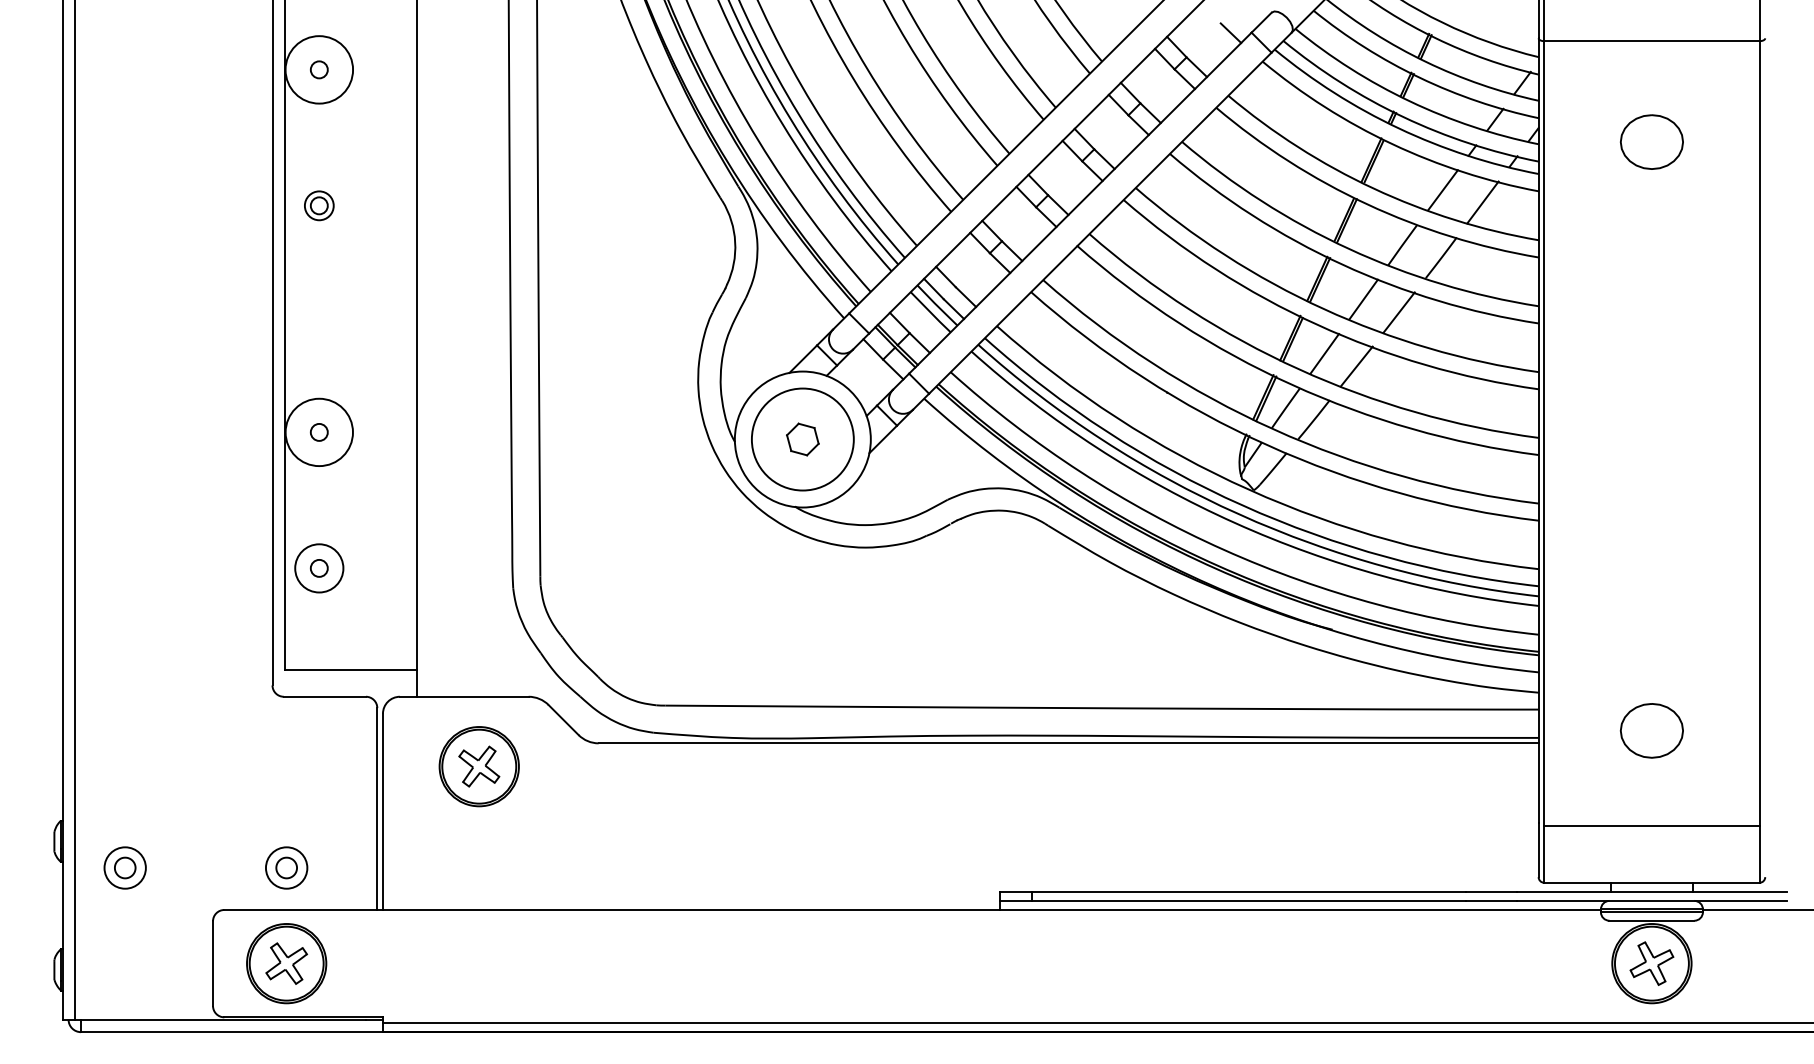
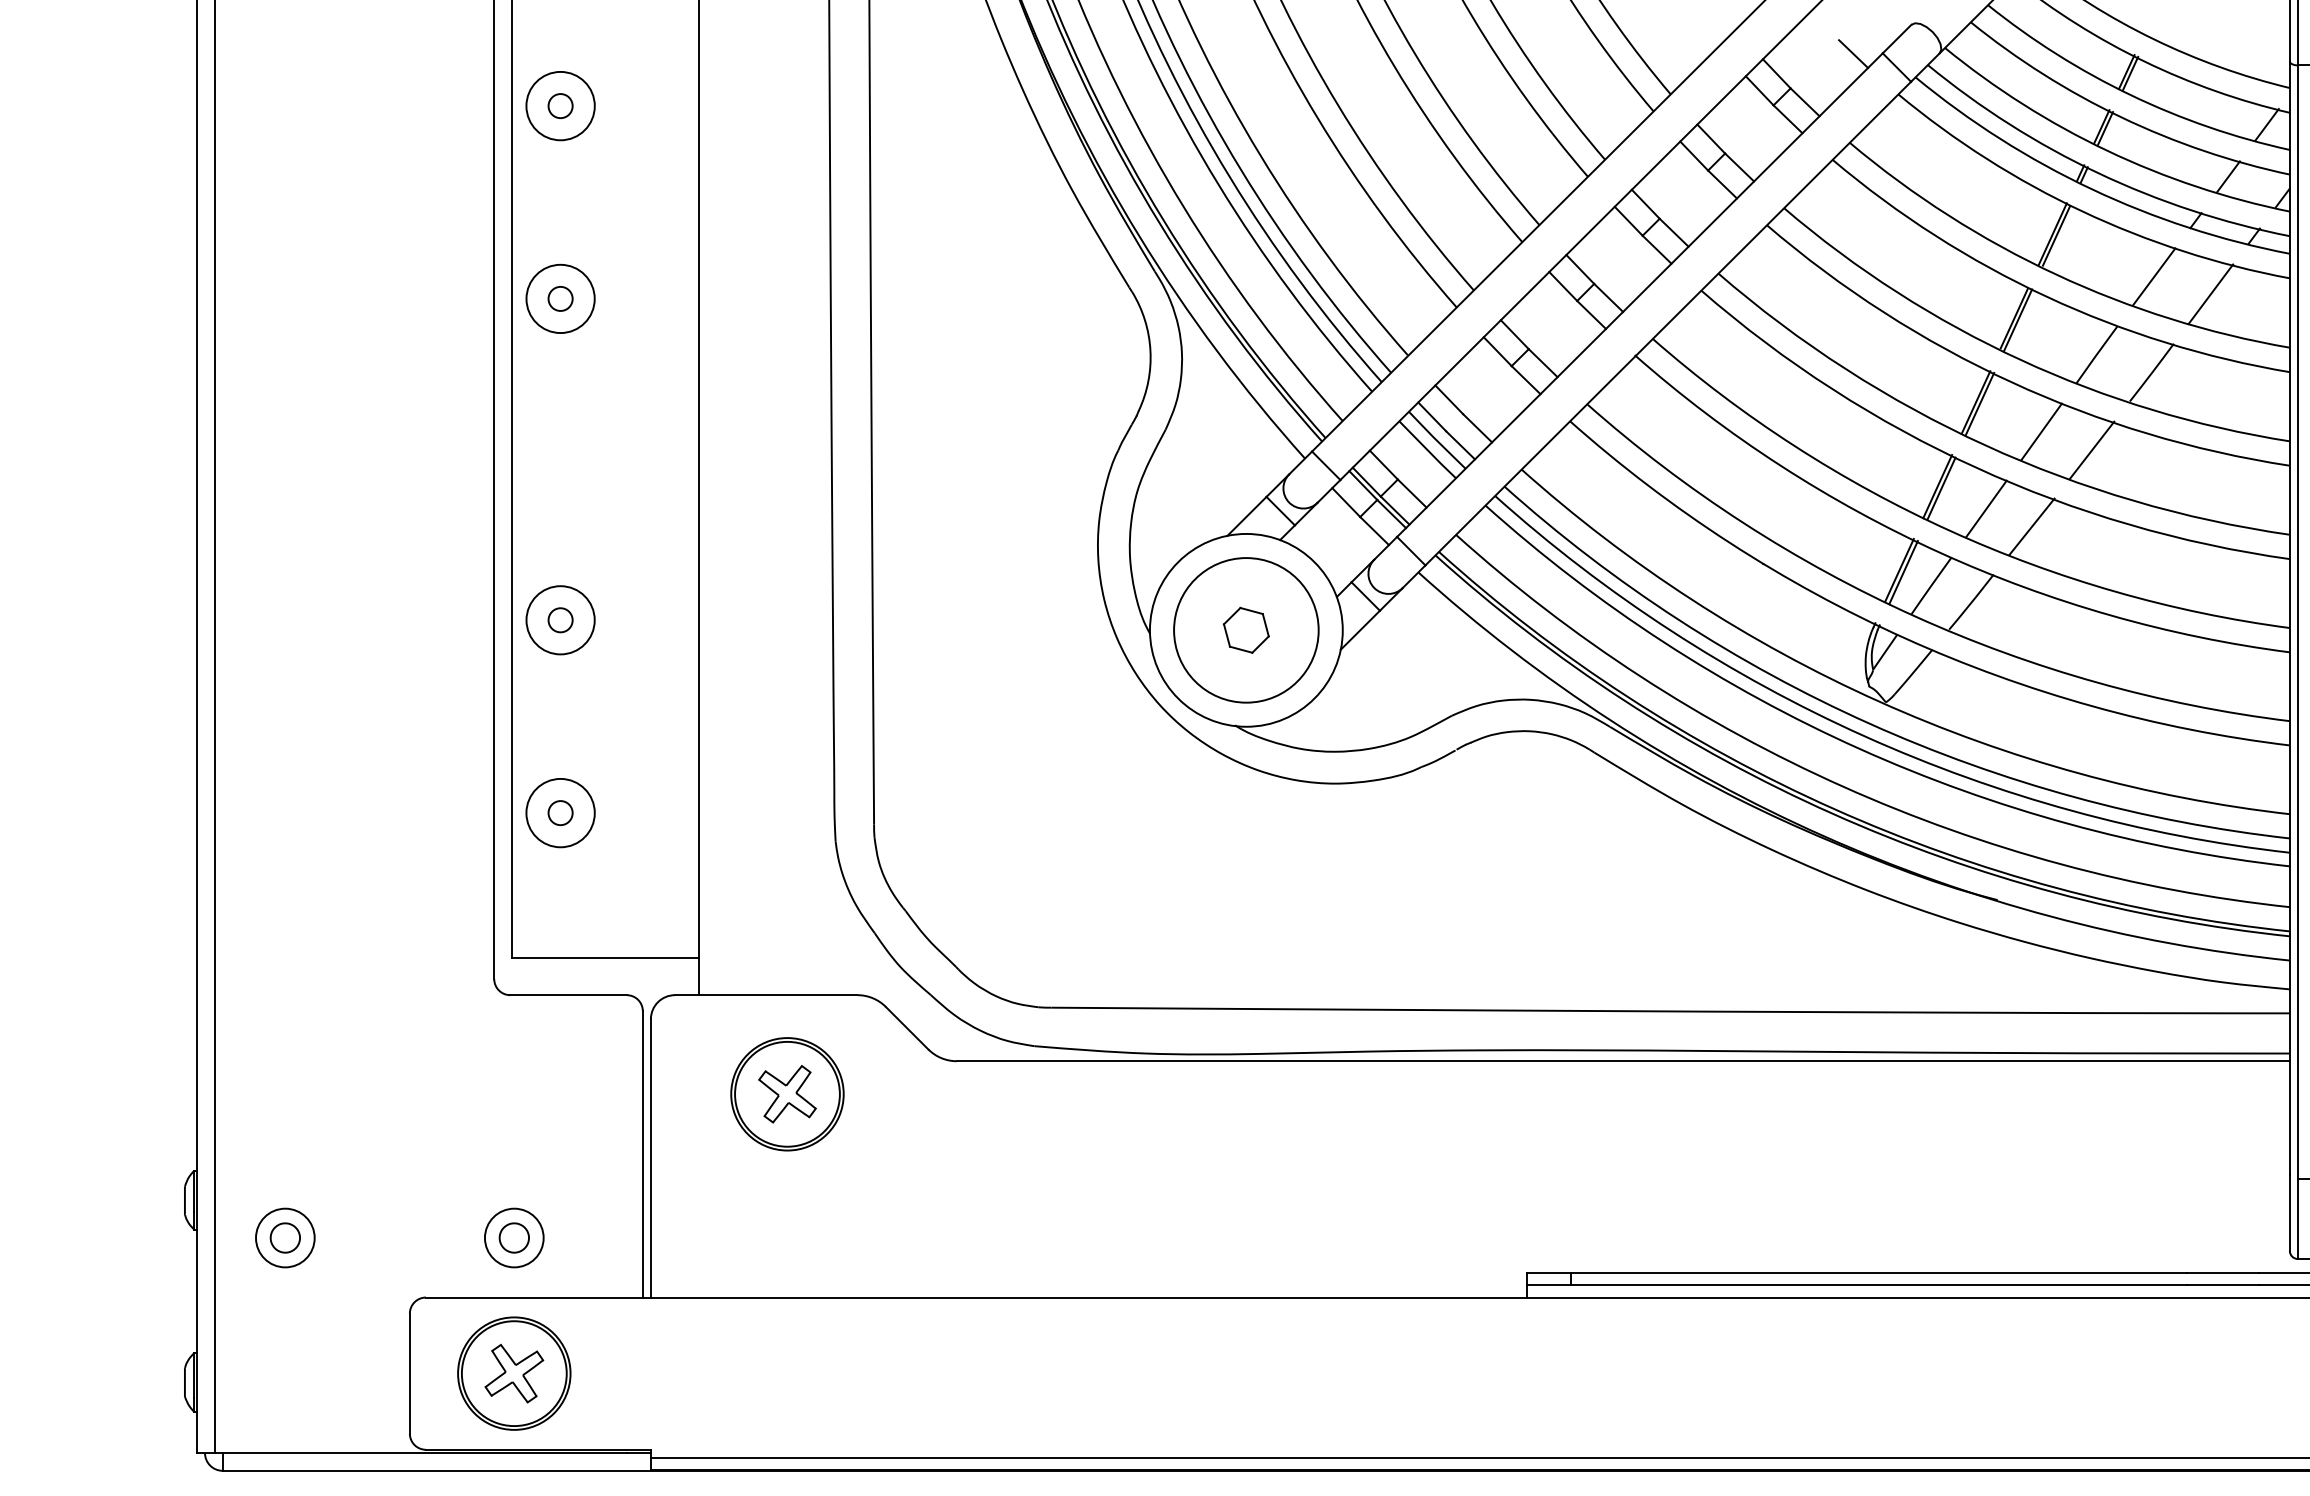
circle: (319, 69) -> (560, 105), size x0.71
circle: (319, 205) -> (560, 298), size x1.67
circle: (319, 432) -> (560, 620), size x0.71

